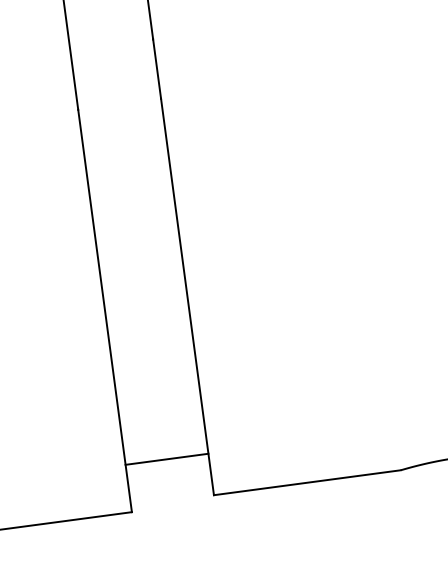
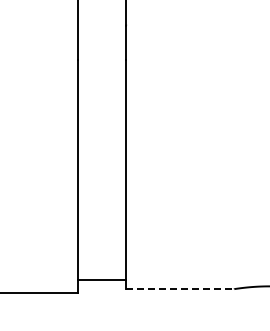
line: (167, 459) -> (102, 280), moved
line: (308, 483) -> (180, 289), solid -> dashed

